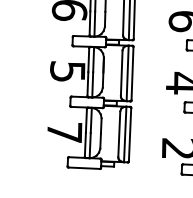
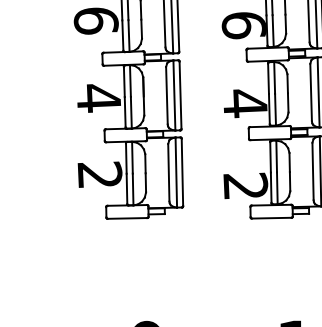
text: (67, 71) -> (98, 98), 5 -> 4
text: (64, 132) -> (99, 174), 7 -> 2

